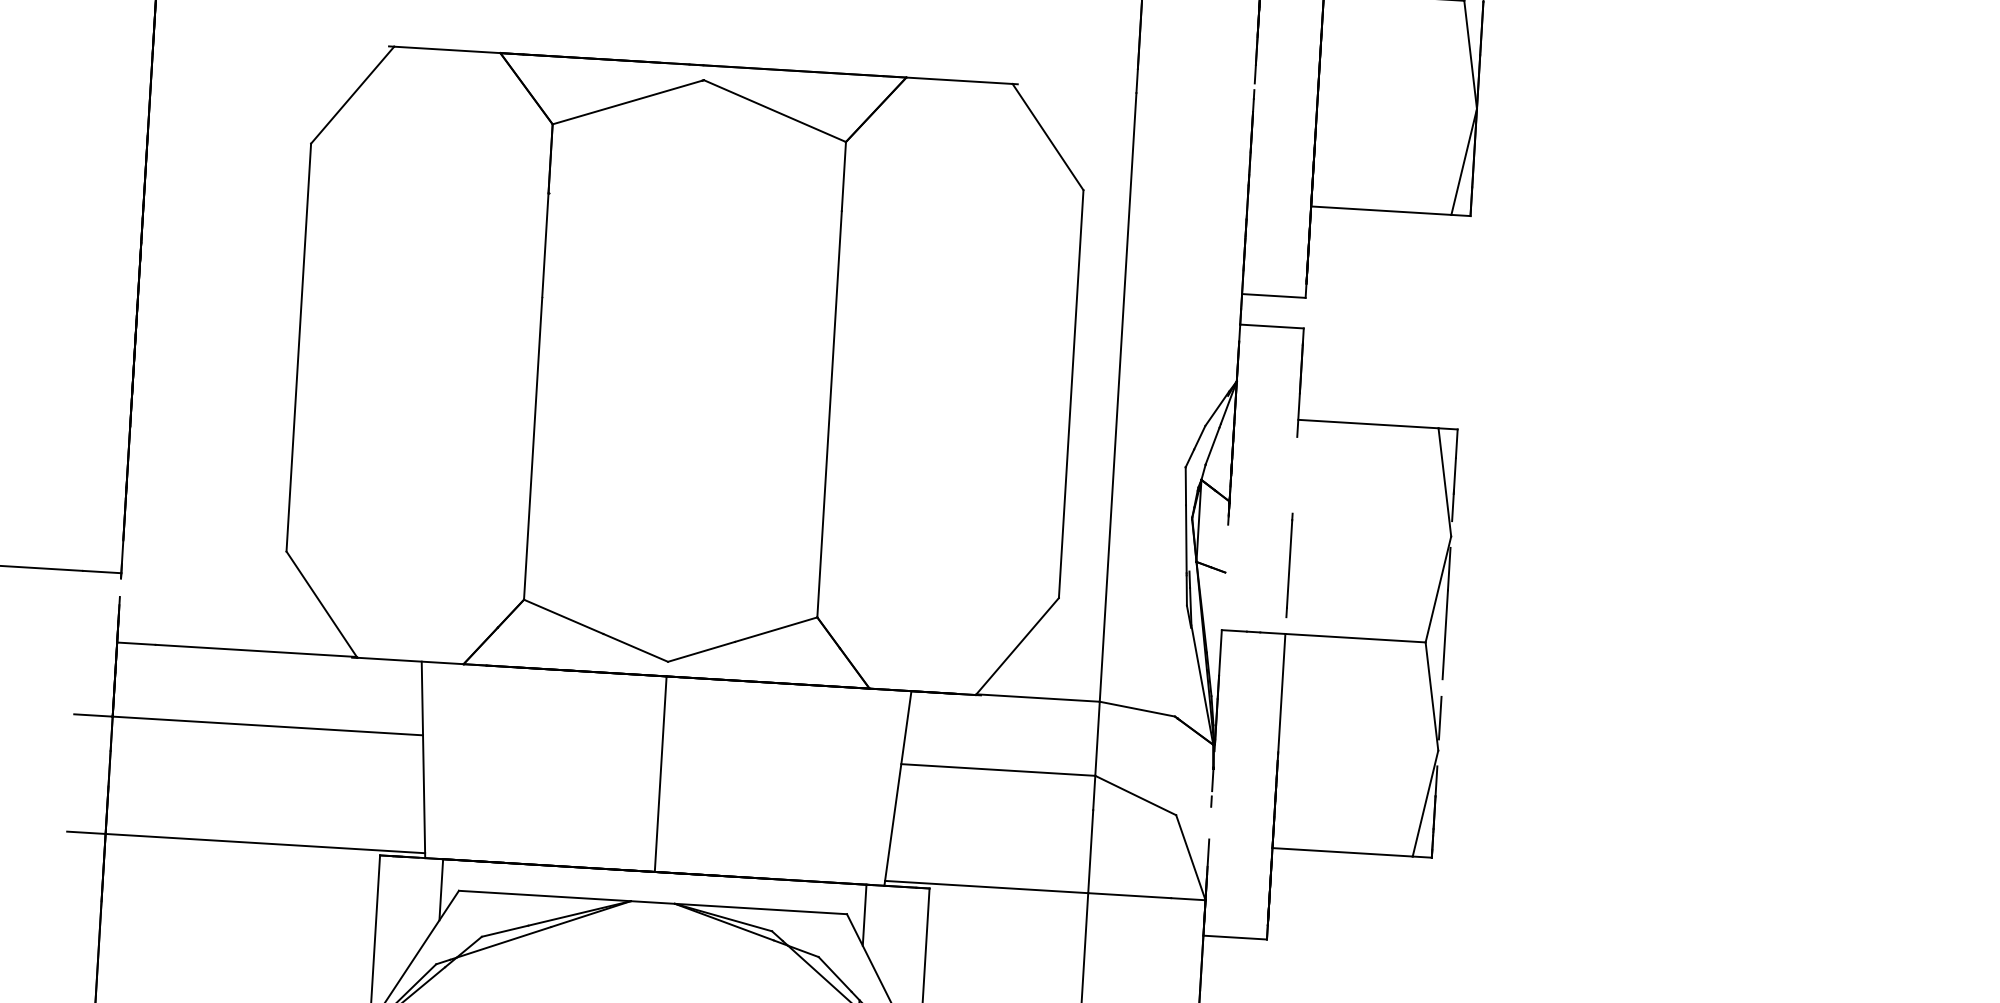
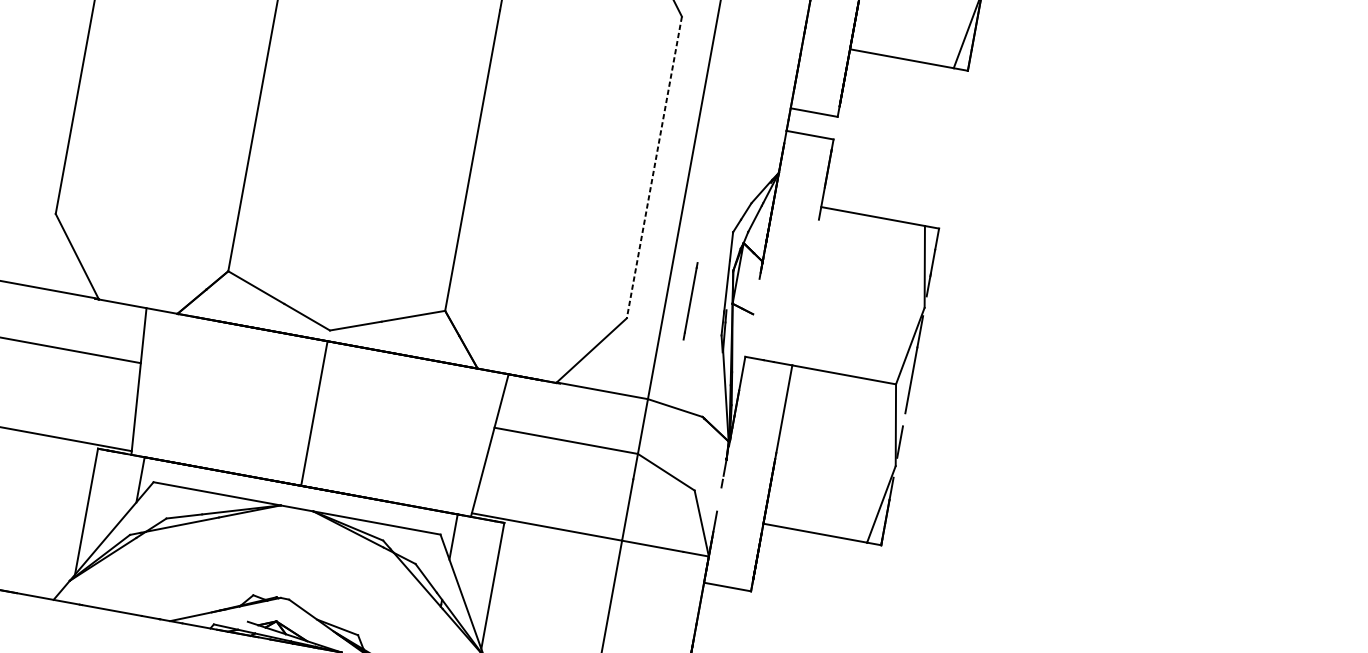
line: (1071, 394) -> (654, 167), solid -> dashed
line: (1289, 565) -> (690, 301), moved

